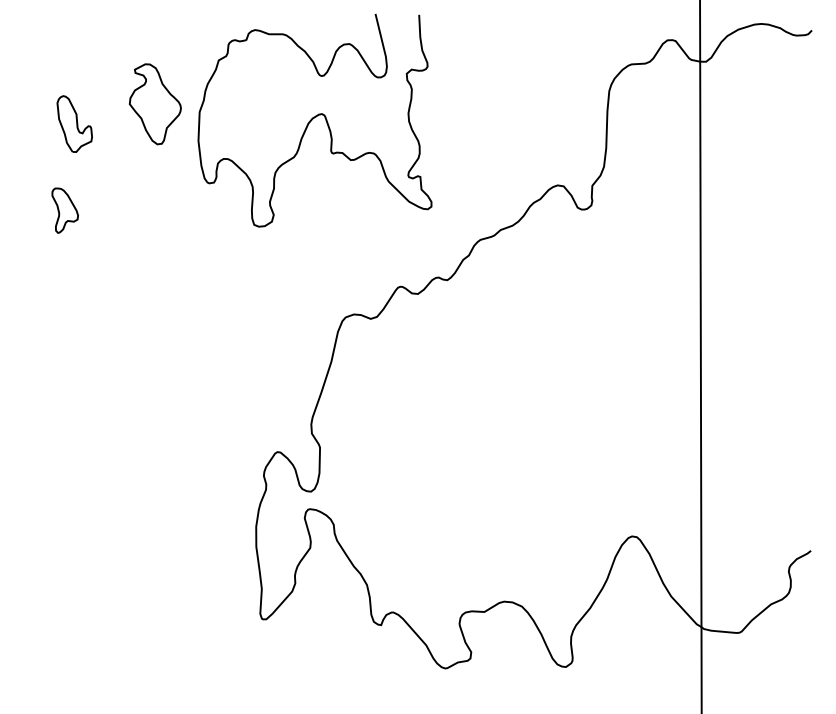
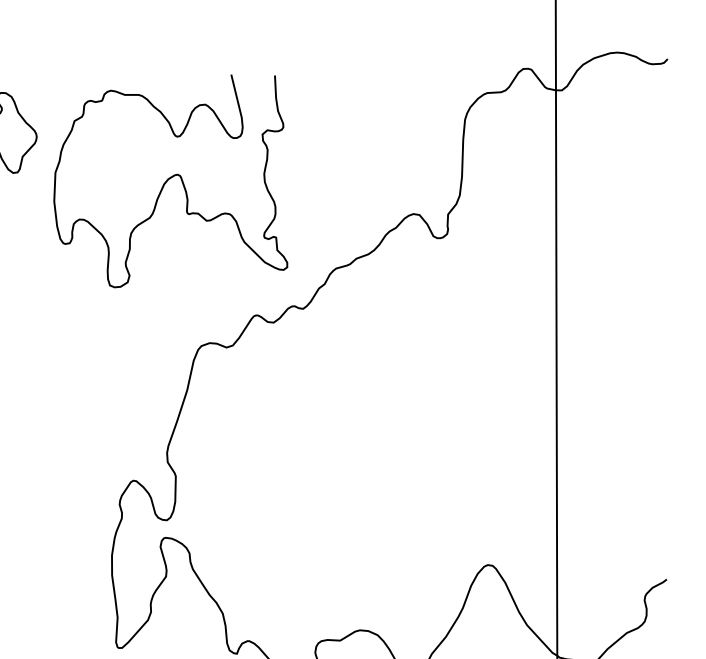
curve: (313, 119) -> (169, 180), moved

